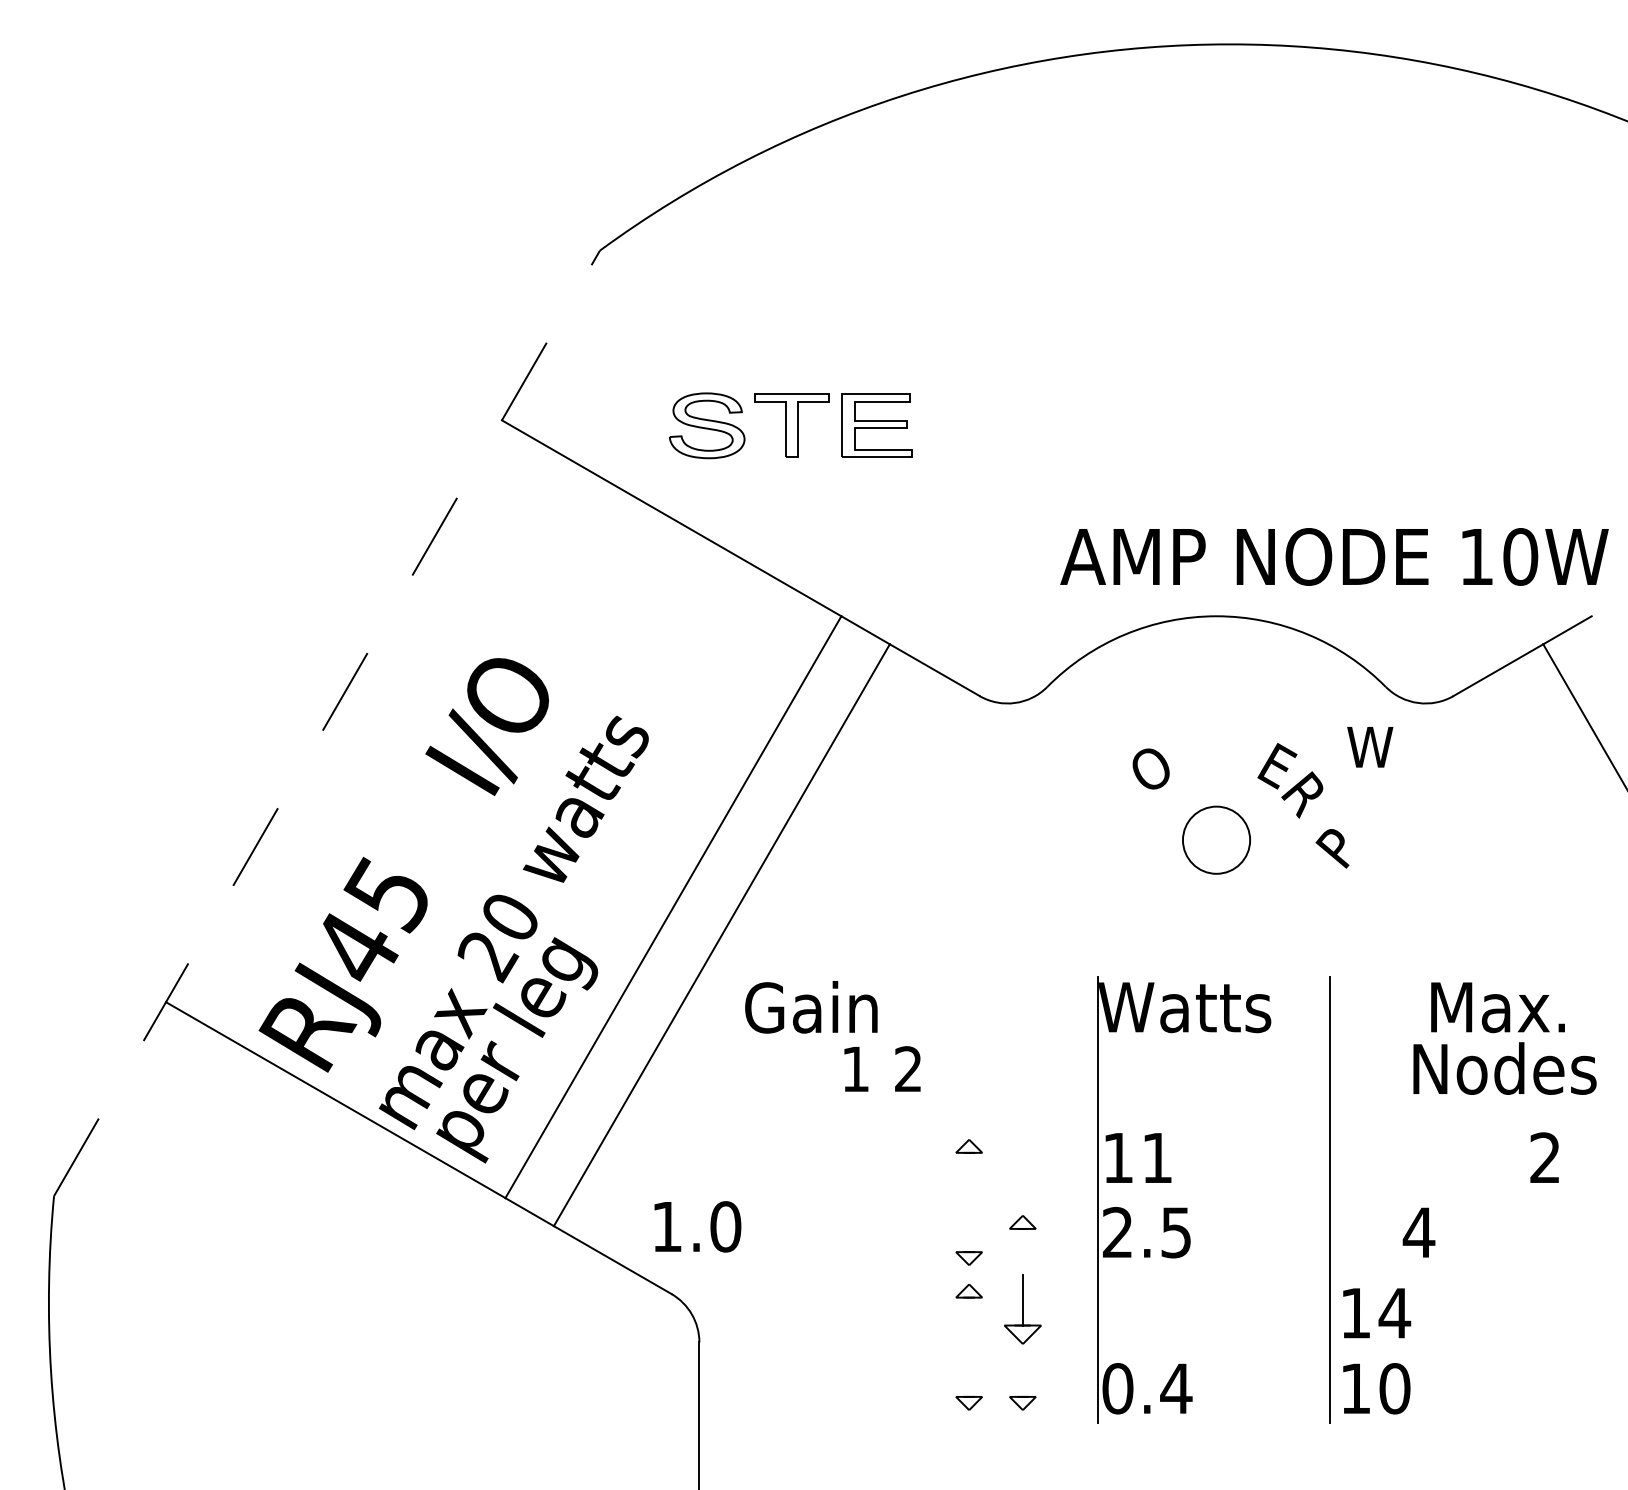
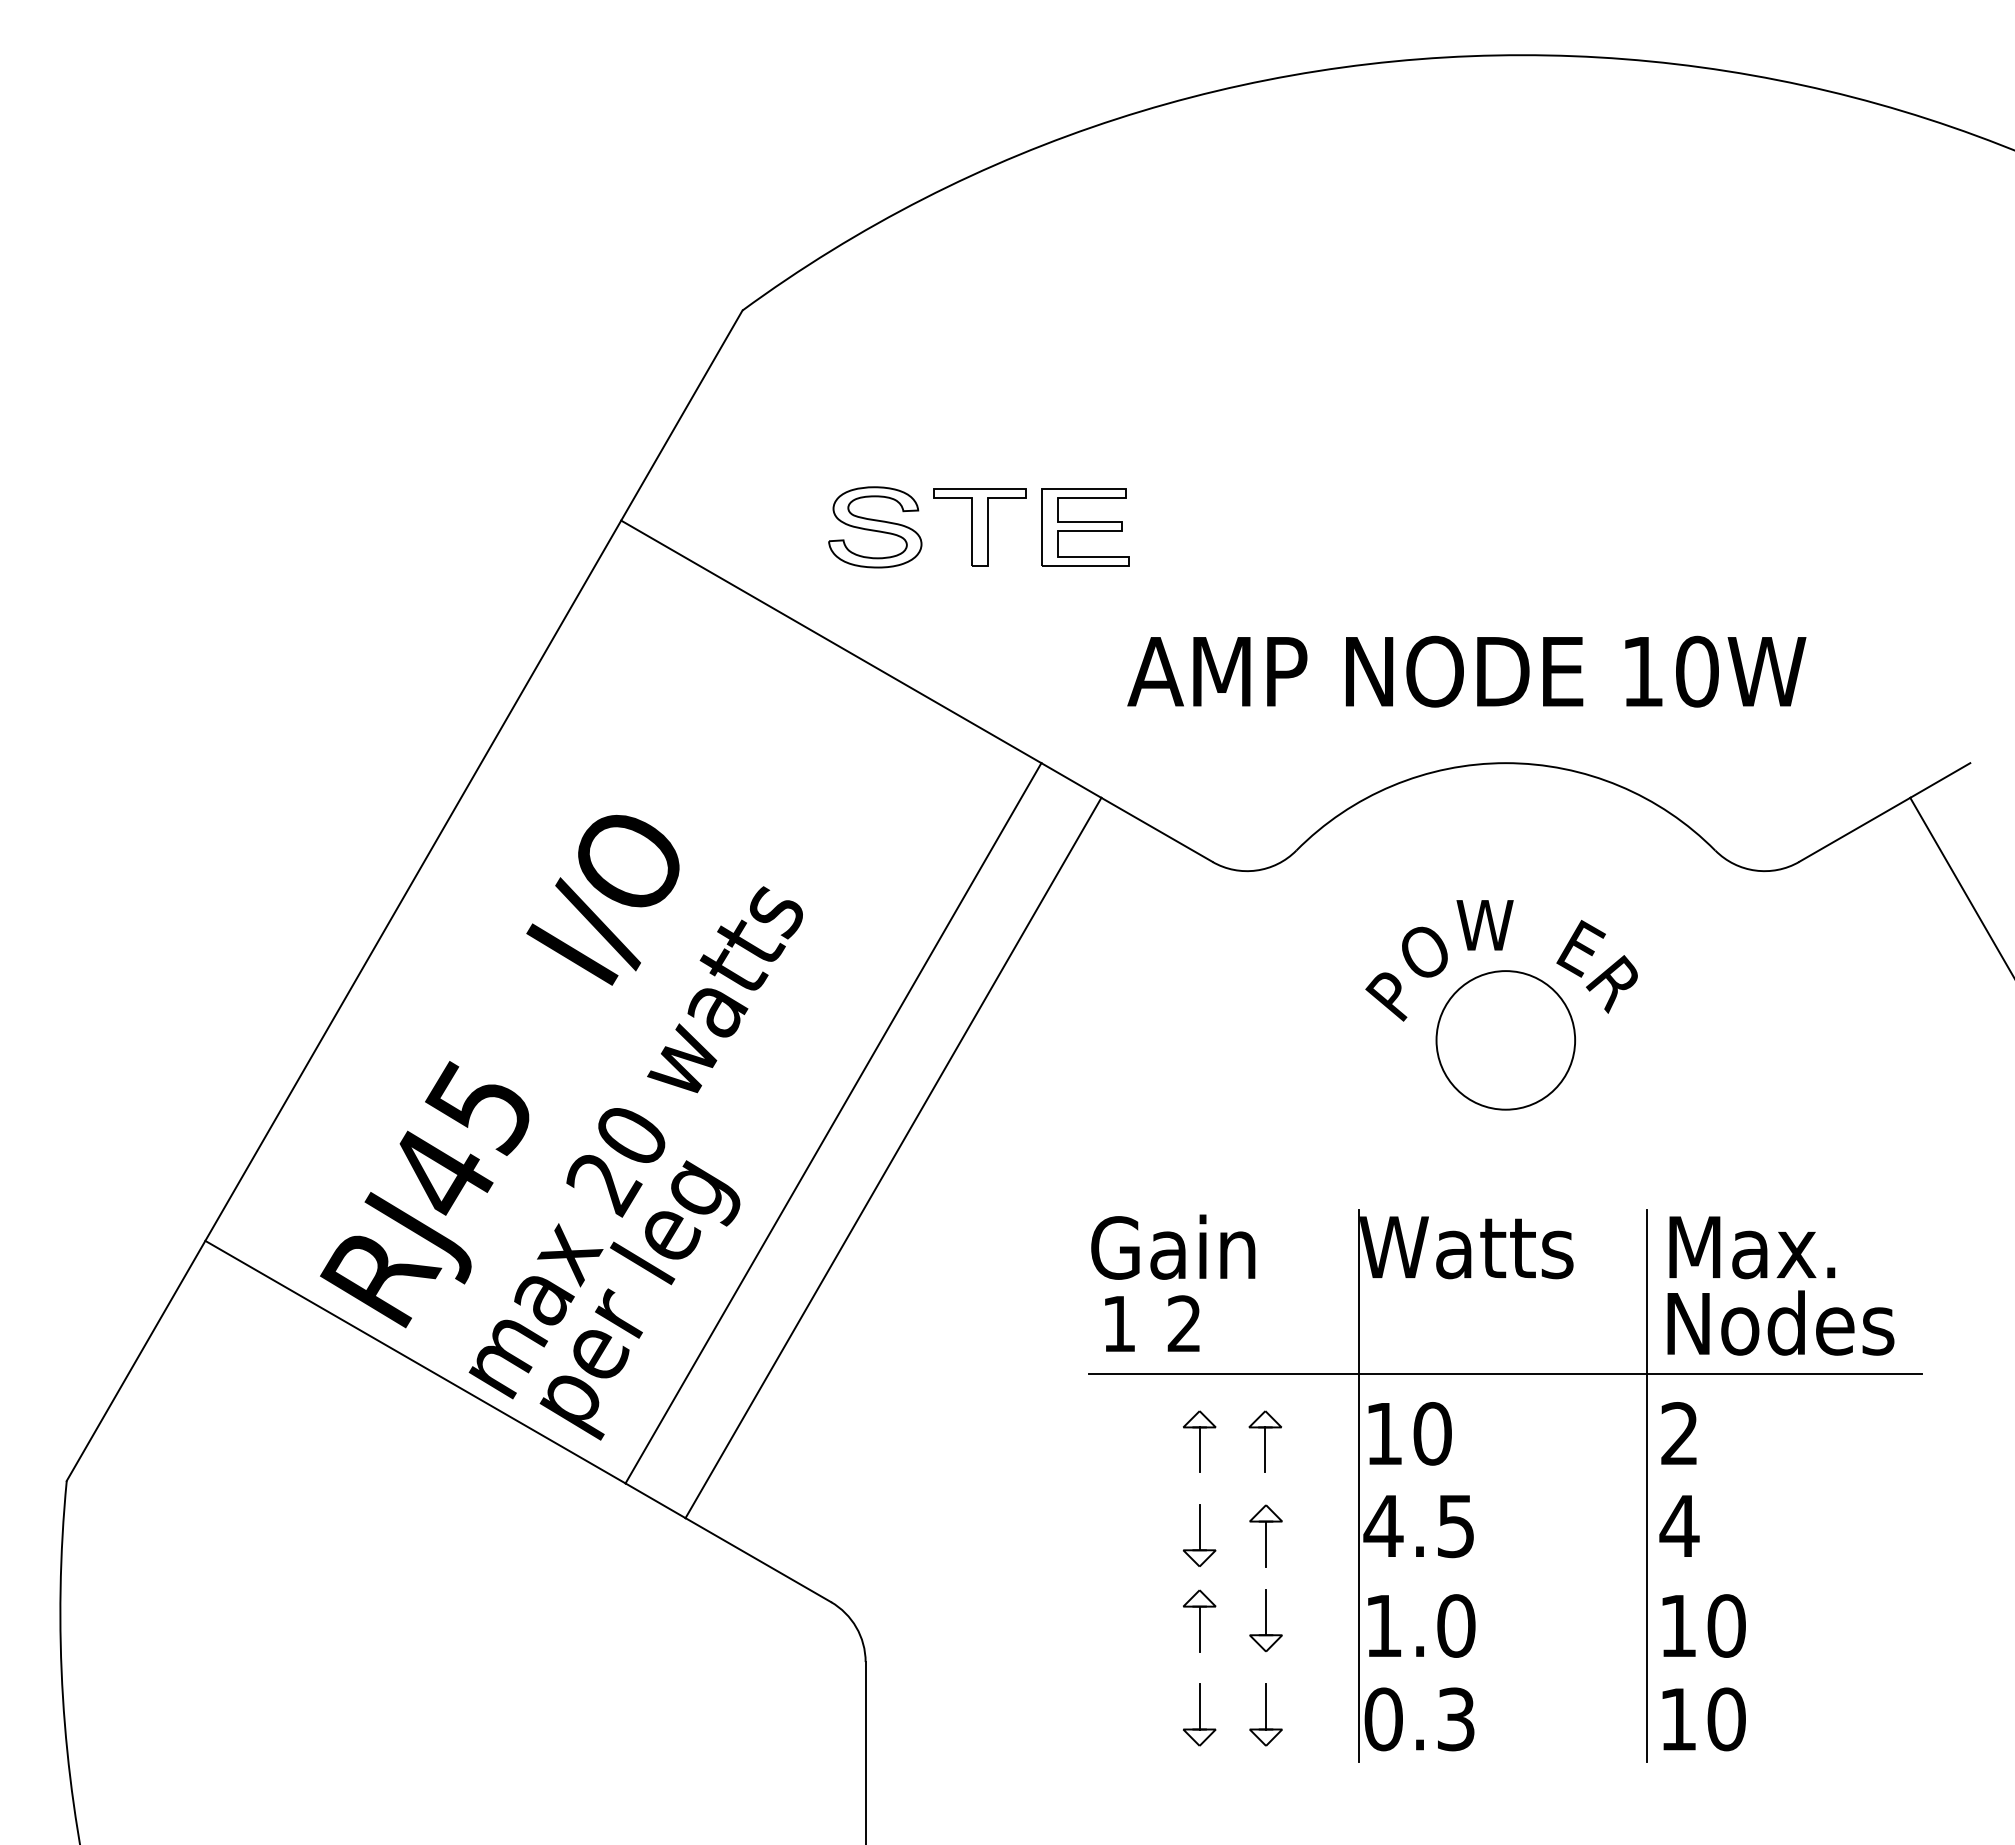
text: (1334, 556) -> (1466, 671), moved
line: (326, 723) -> (404, 895), dashed -> solid
text: (1369, 747) -> (1484, 925), moved
circle: (1216, 840) -> (1505, 1040), size x1.67
text: (1332, 848) -> (1386, 996), moved
text: (811, 1006) -> (1173, 1246), moved
text: (1498, 1007) -> (1752, 1247), moved
text: (882, 1068) -> (1152, 1323), moved
text: (1504, 1068) -> (1780, 1322), moved
line: (1216, 1109) -> (1505, 1373), added
text: (1157, 1157) -> (1432, 1433), 11 -> 10
text: (1544, 1157) -> (1678, 1433), moved
part: (1021, 1164) -> (1264, 1441), added
line: (969, 1170) -> (1199, 1449), added
text: (697, 1226) -> (1421, 1625), moved
text: (1117, 1232) -> (1383, 1525), 2.5 -> 4.5
text: (1419, 1232) -> (1679, 1525), moved
line: (969, 1233) -> (1199, 1527), added
line: (1023, 1246) -> (1266, 1543), added
part: (1022, 1308) -> (1265, 1620), size x0.71
text: (1394, 1312) -> (1726, 1625), 14 -> 10
line: (969, 1315) -> (1199, 1628), added
line: (969, 1378) -> (1199, 1706), added
line: (1023, 1378) -> (1266, 1706), added
text: (1175, 1388) -> (1455, 1719), 0.4 -> 0.3

